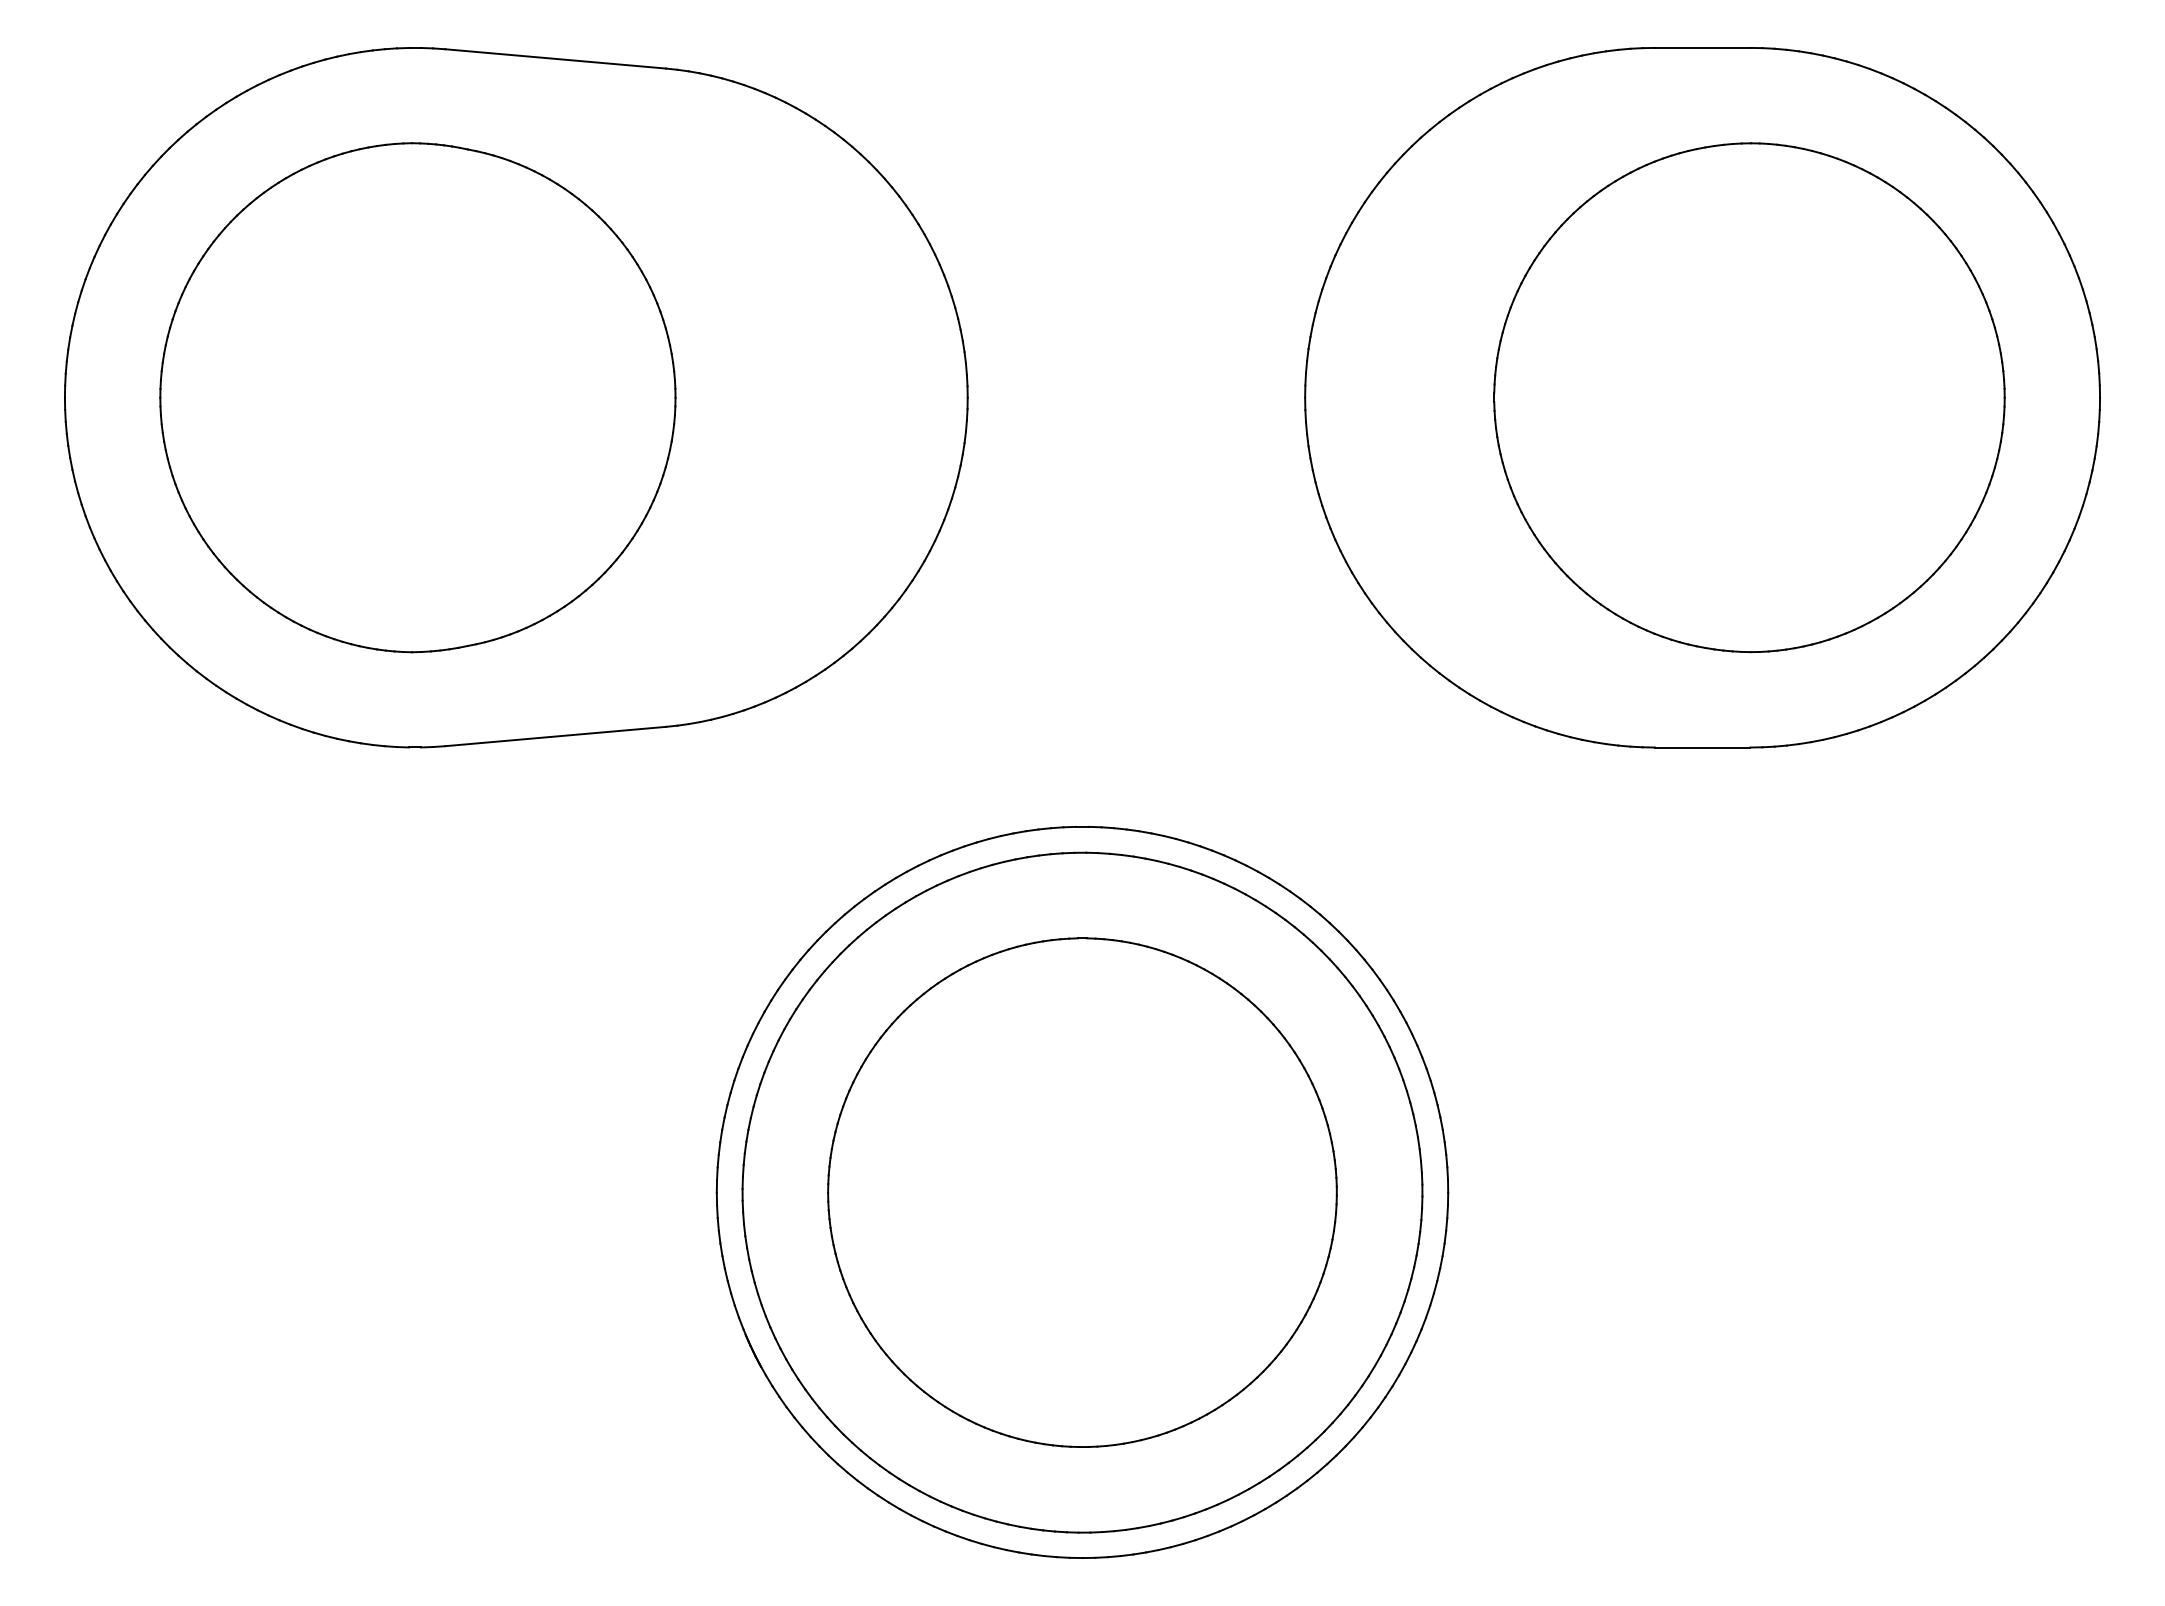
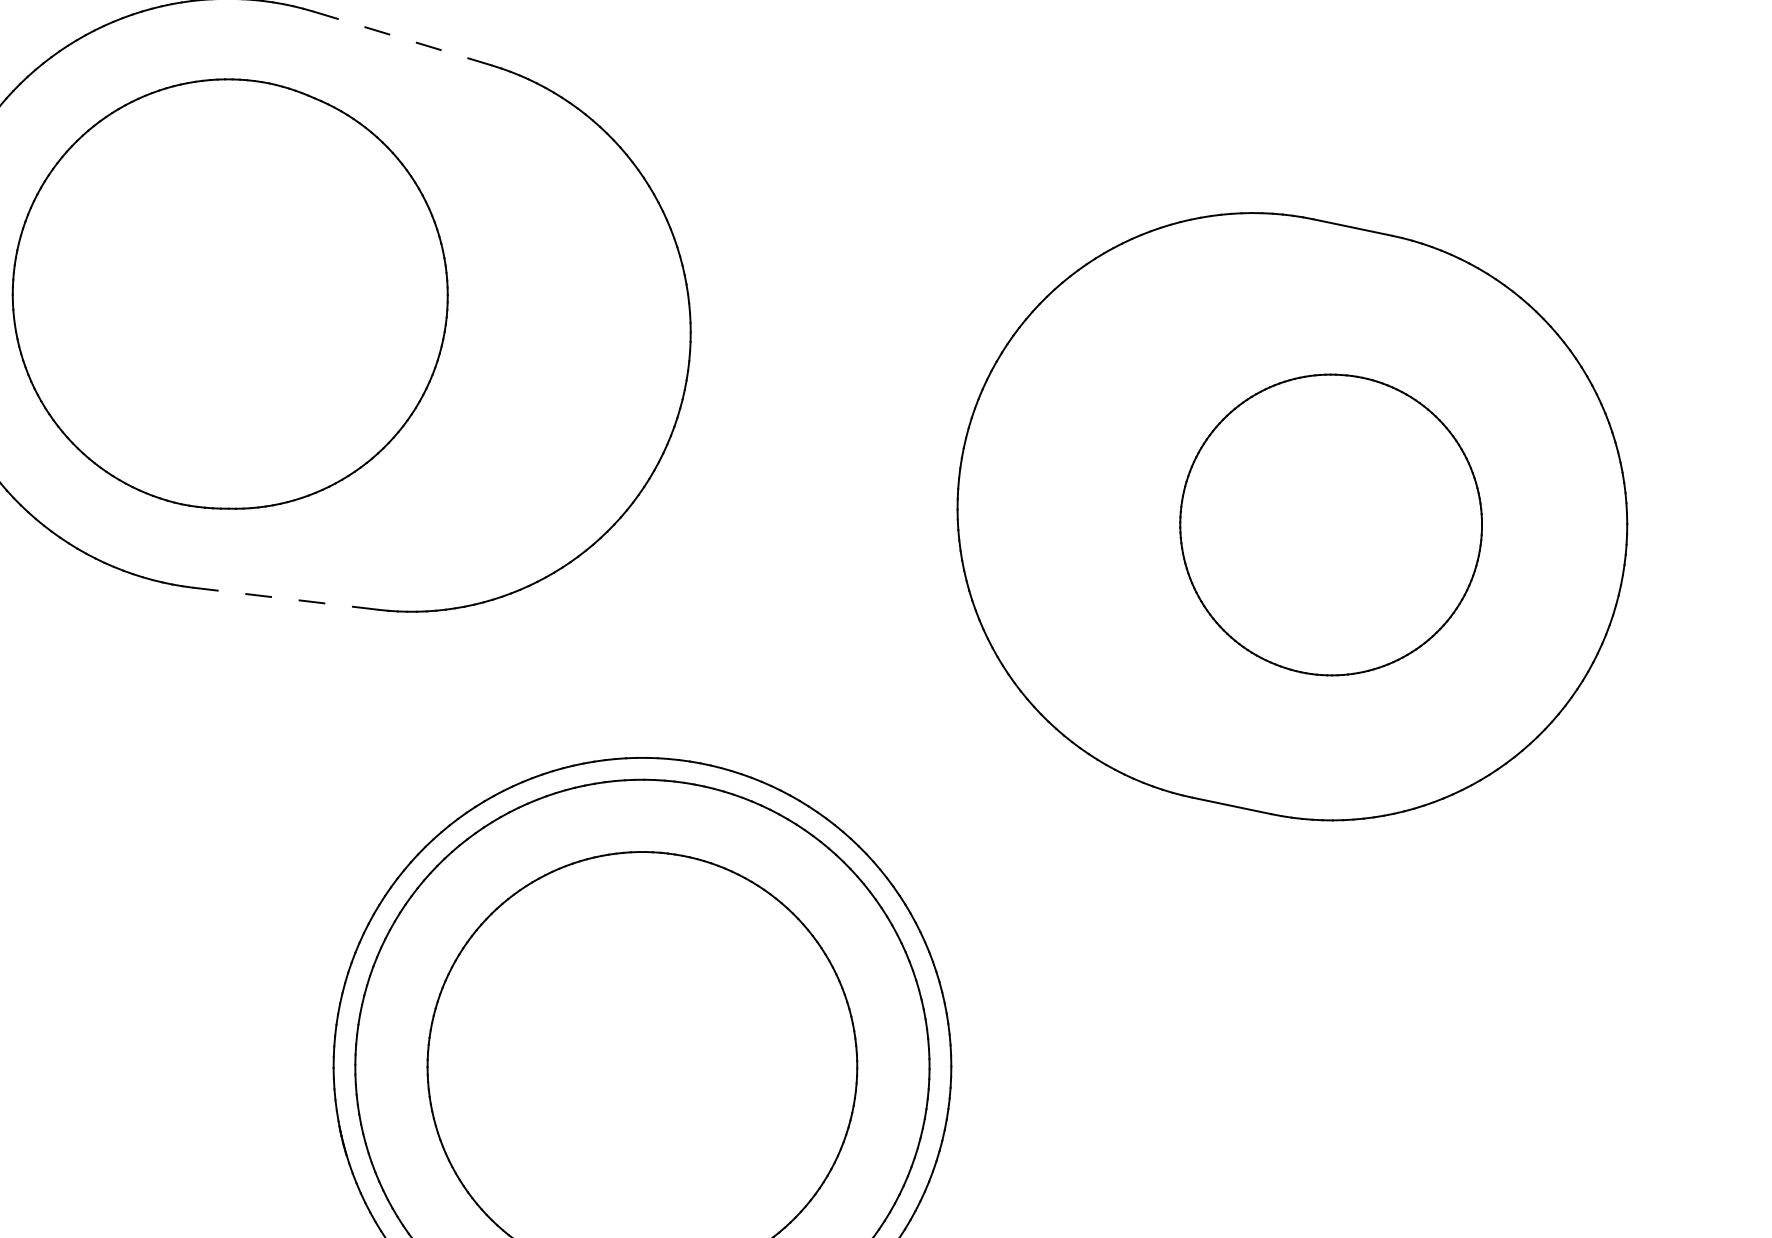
line: (555, 58) -> (402, 38), solid -> dashed
part: (1749, 397) -> (1331, 524), size x0.7
line: (555, 736) -> (285, 598), solid -> dashed

